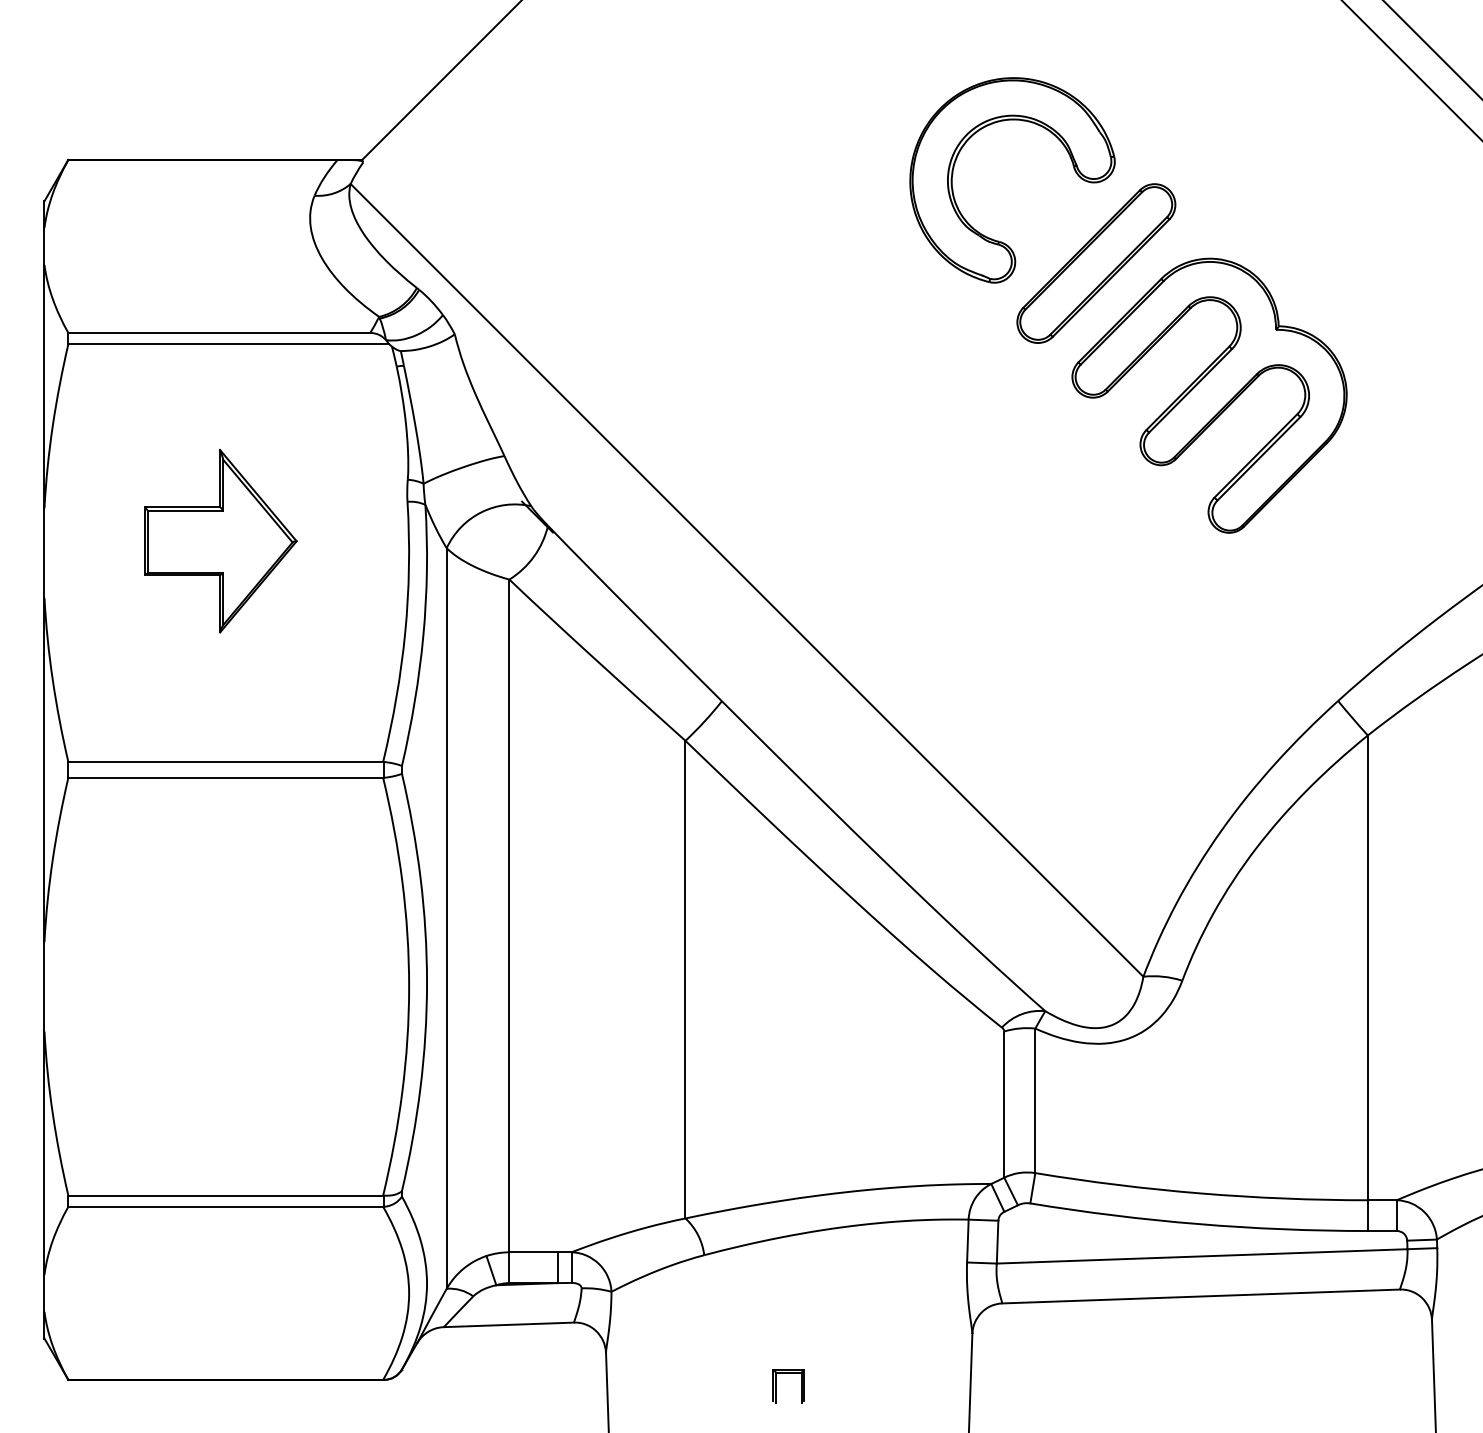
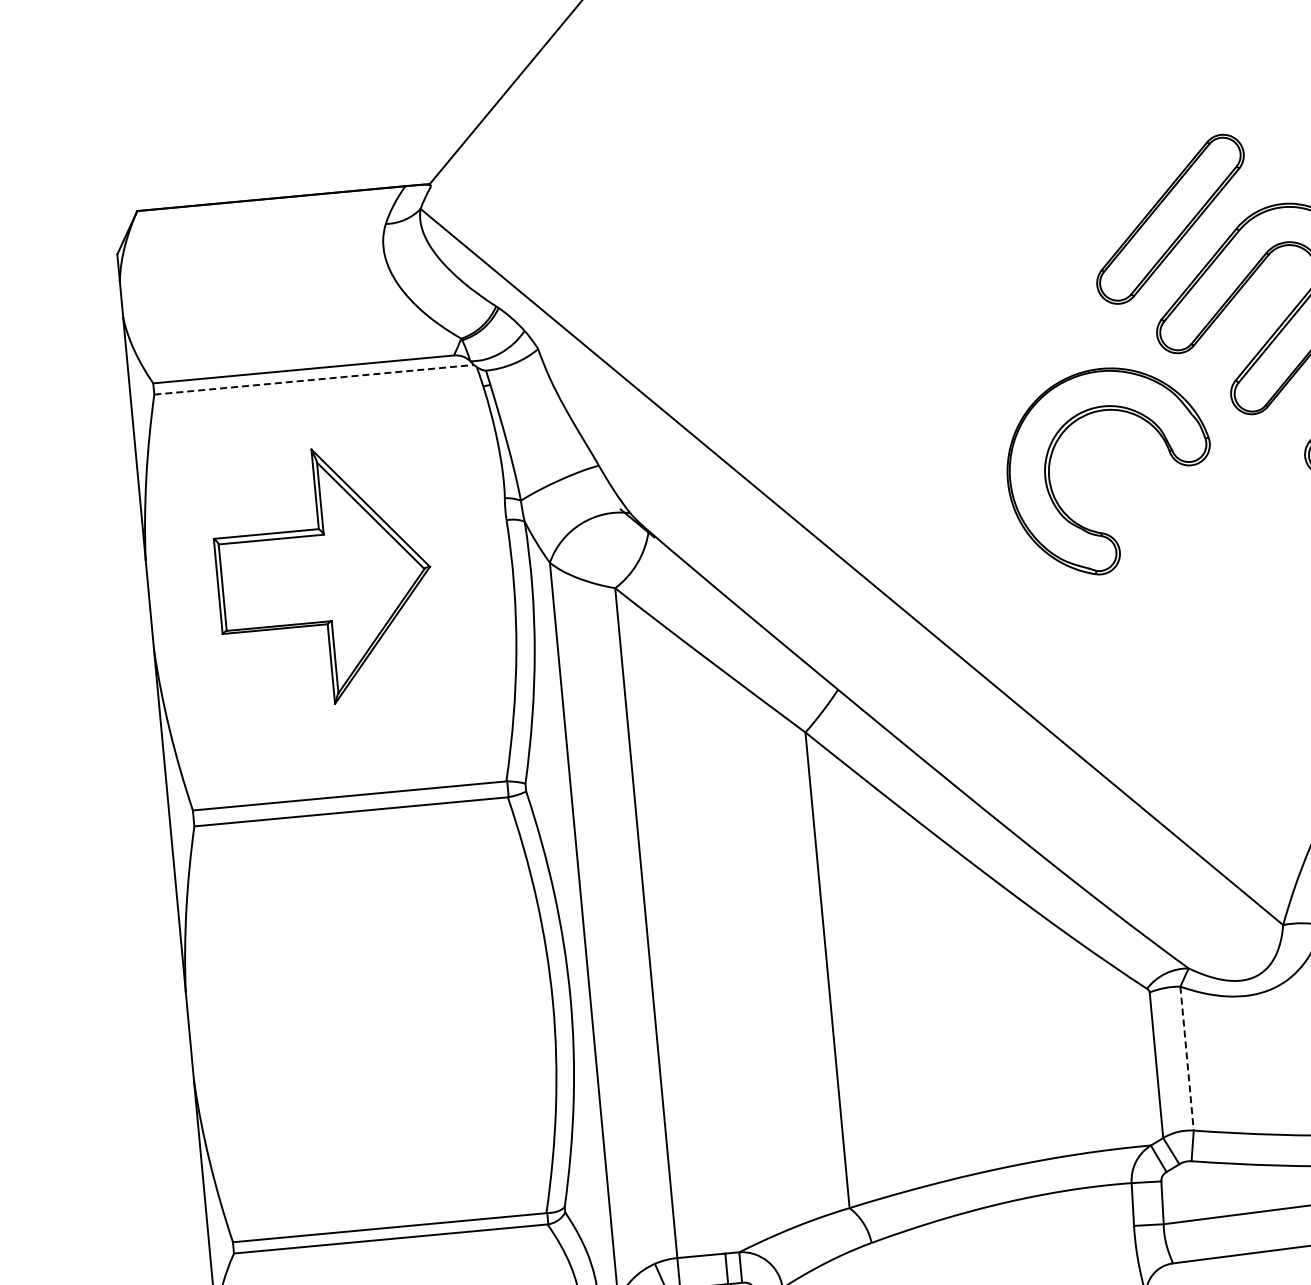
part: (966, 143) -> (1060, 438), moved
line: (229, 344) -> (314, 379), solid -> dashed
part: (220, 541) -> (324, 576), size x1.4
line: (1035, 1101) -> (1187, 1059), solid -> dashed

